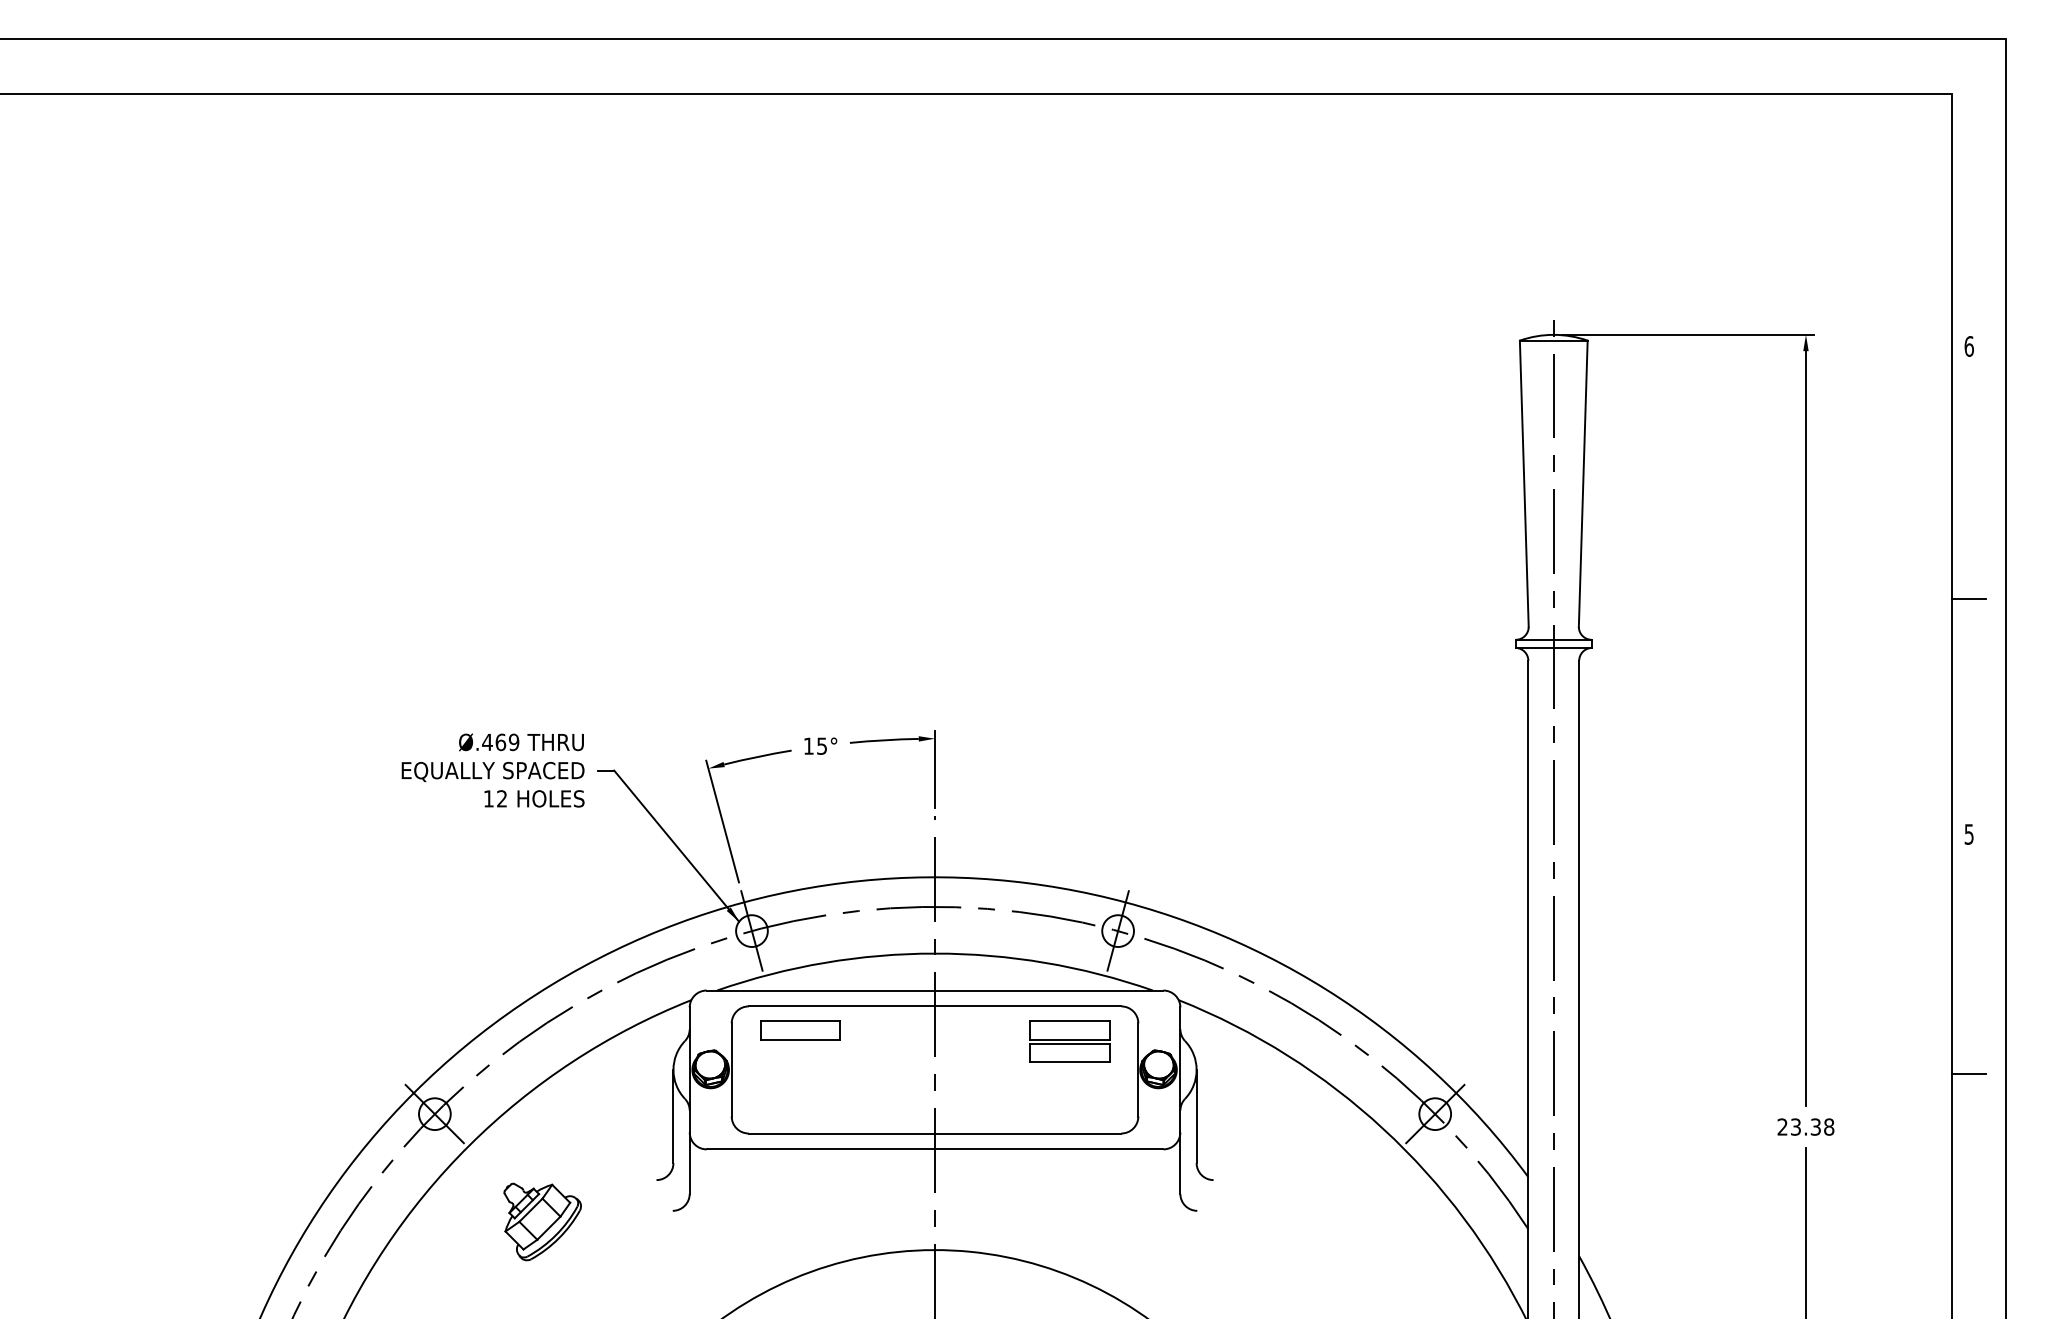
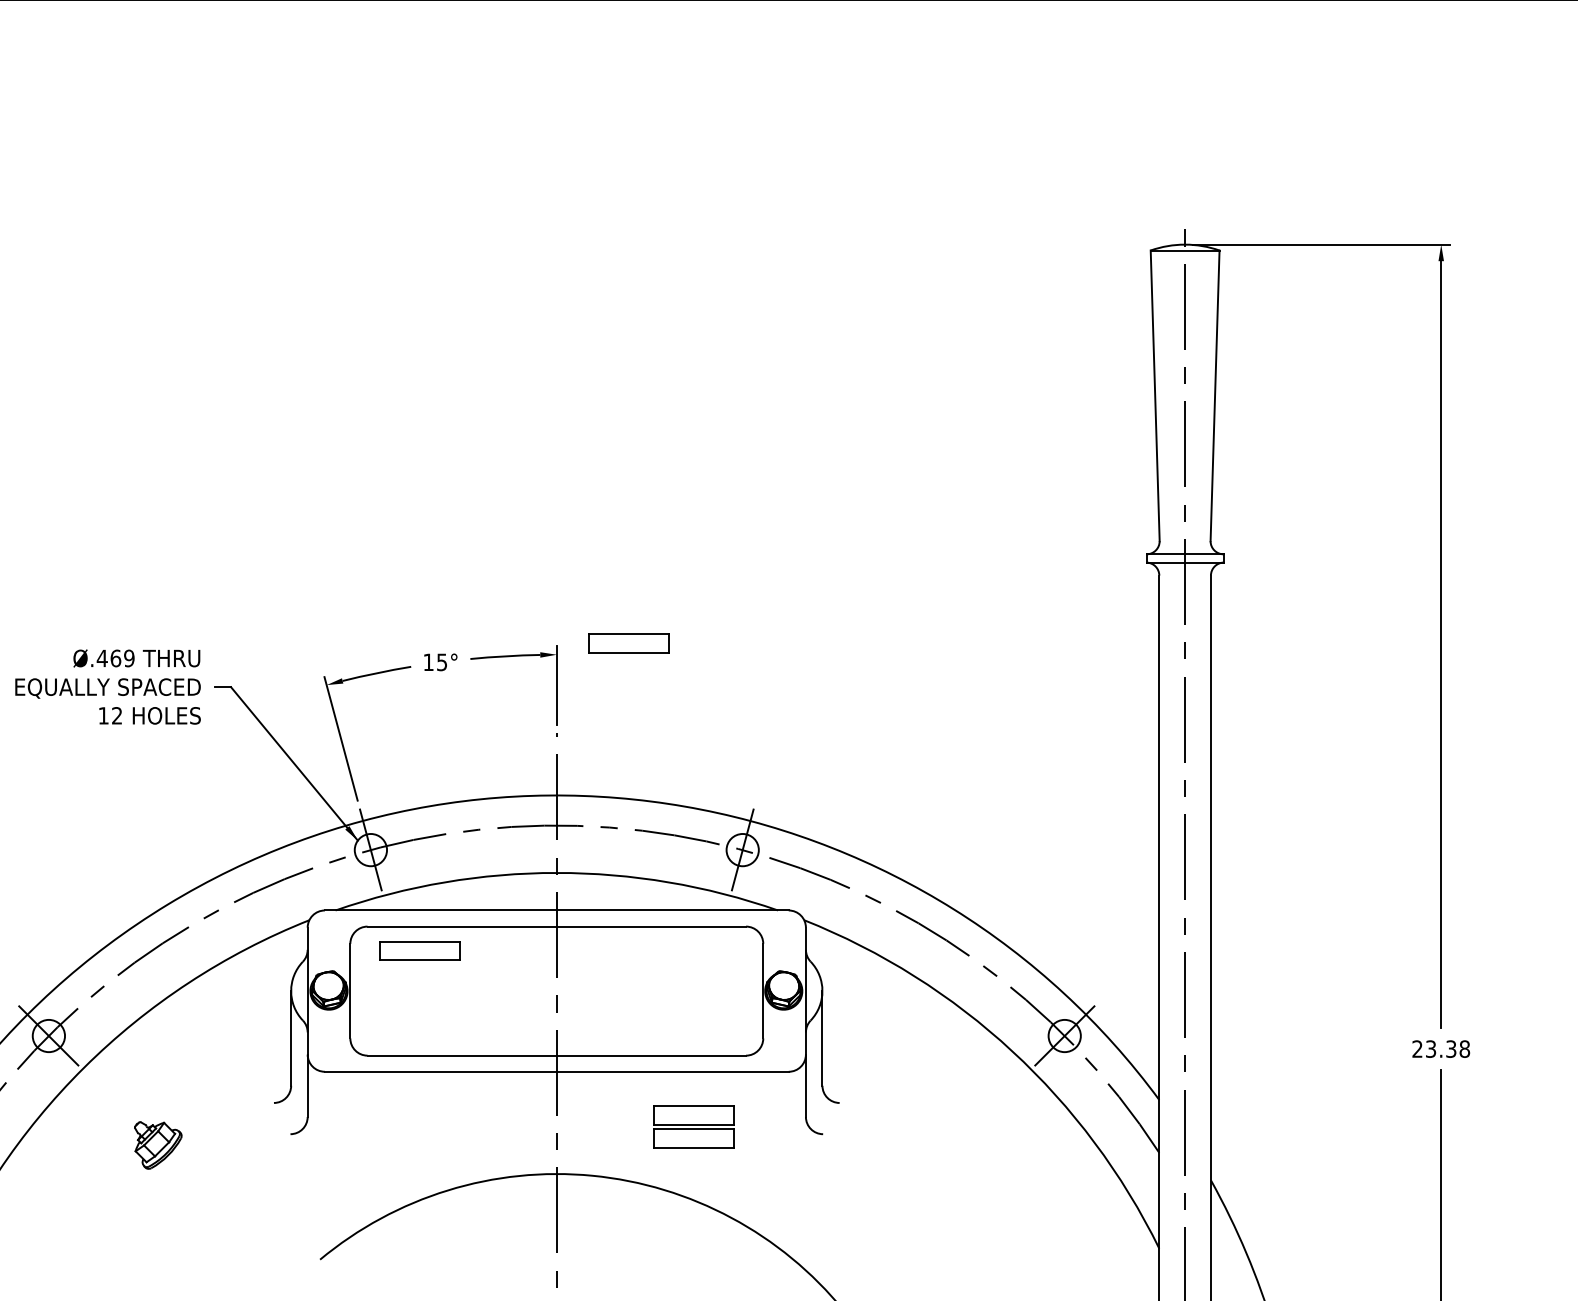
part: (1006, 727) -> (629, 643), added
part: (1069, 1041) -> (693, 1126), moved
part: (542, 1221) -> (158, 1145), size x0.6

